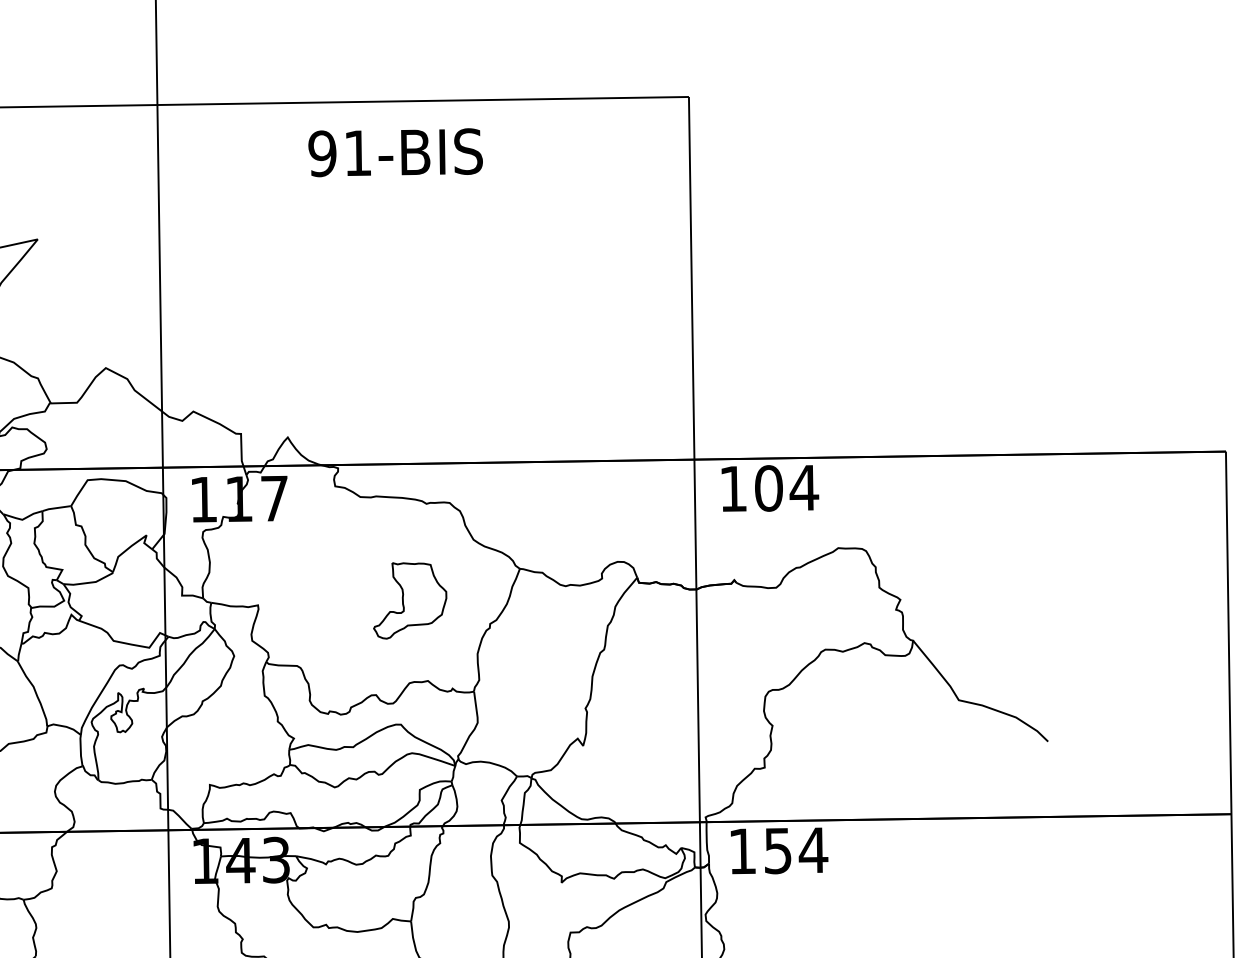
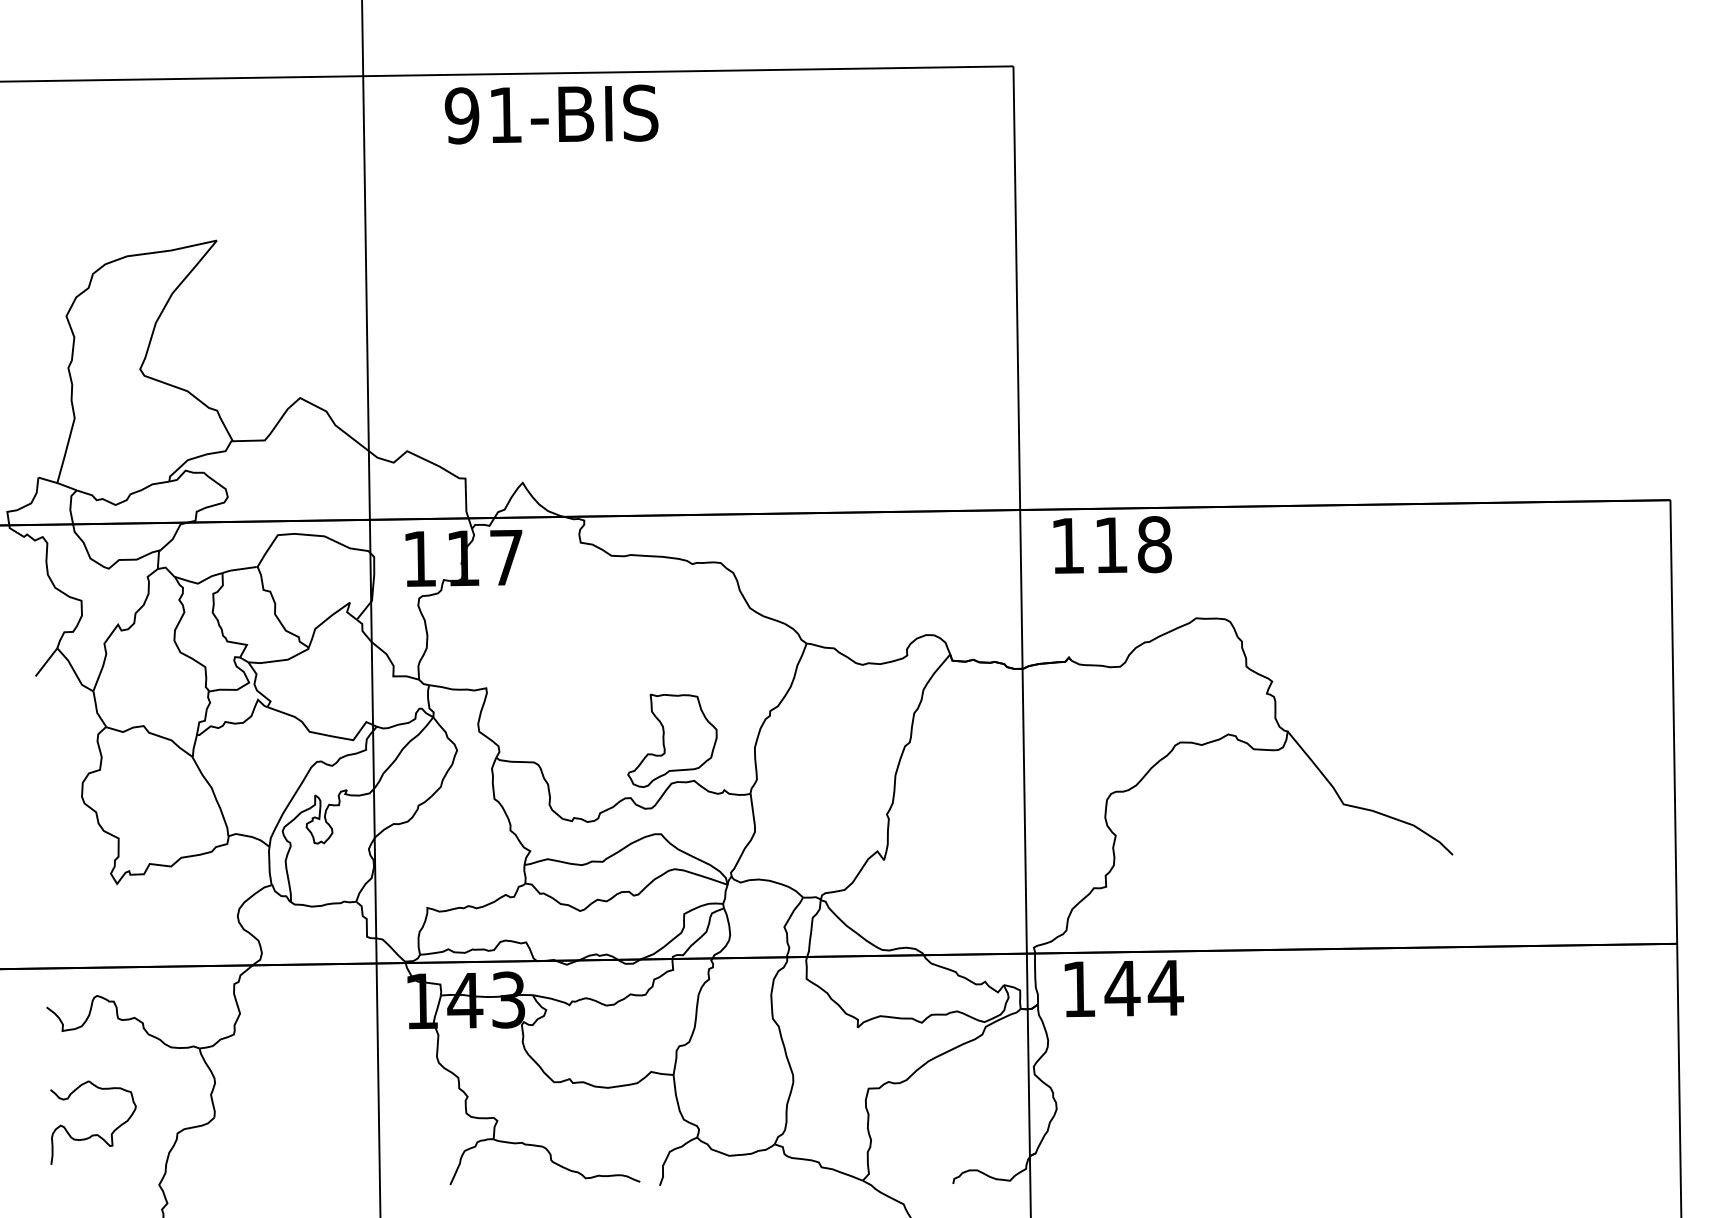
text: (395, 152) -> (551, 114), moved
text: (787, 487) -> (1133, 544), 104 -> 118
part: (410, 600) -> (672, 740), moved
text: (778, 851) -> (1122, 989), 154 -> 144

